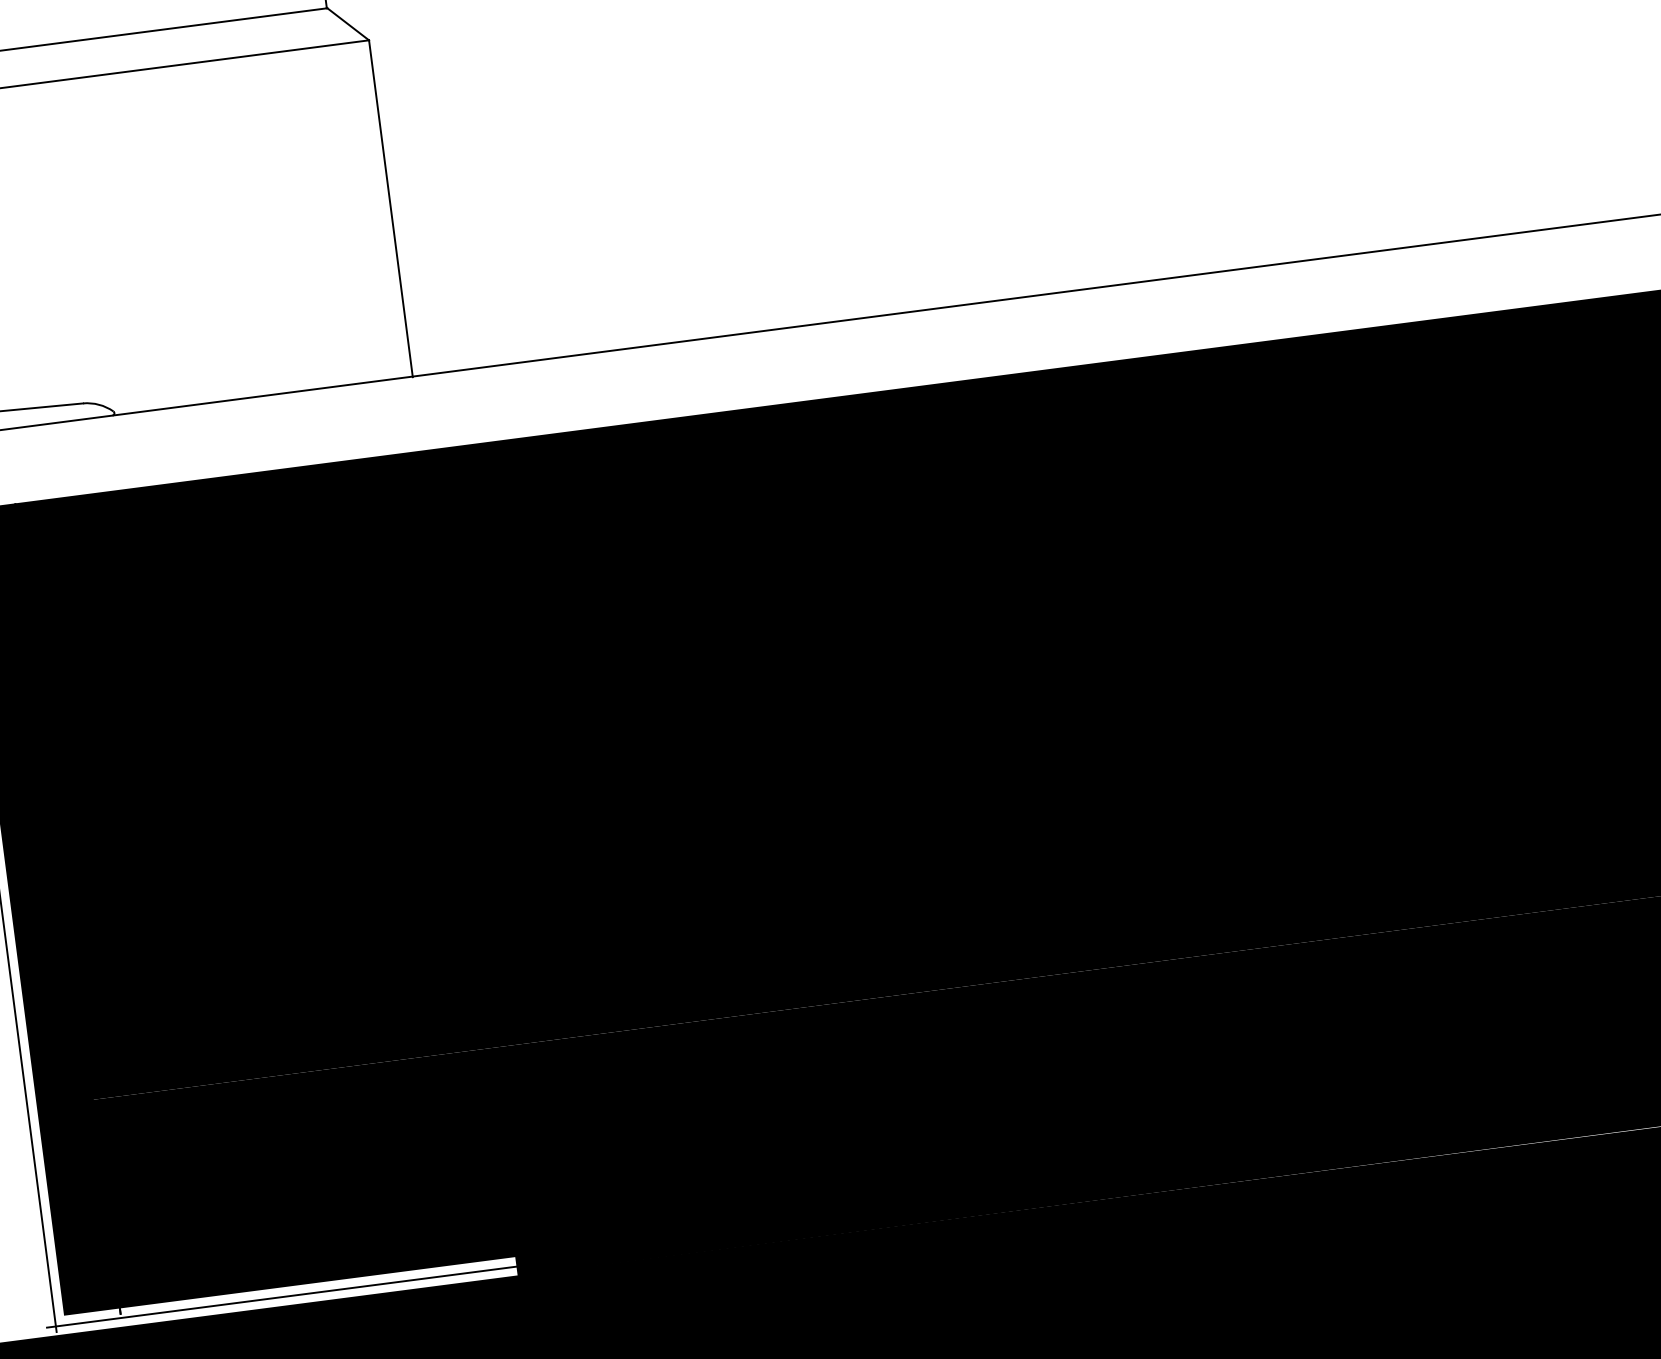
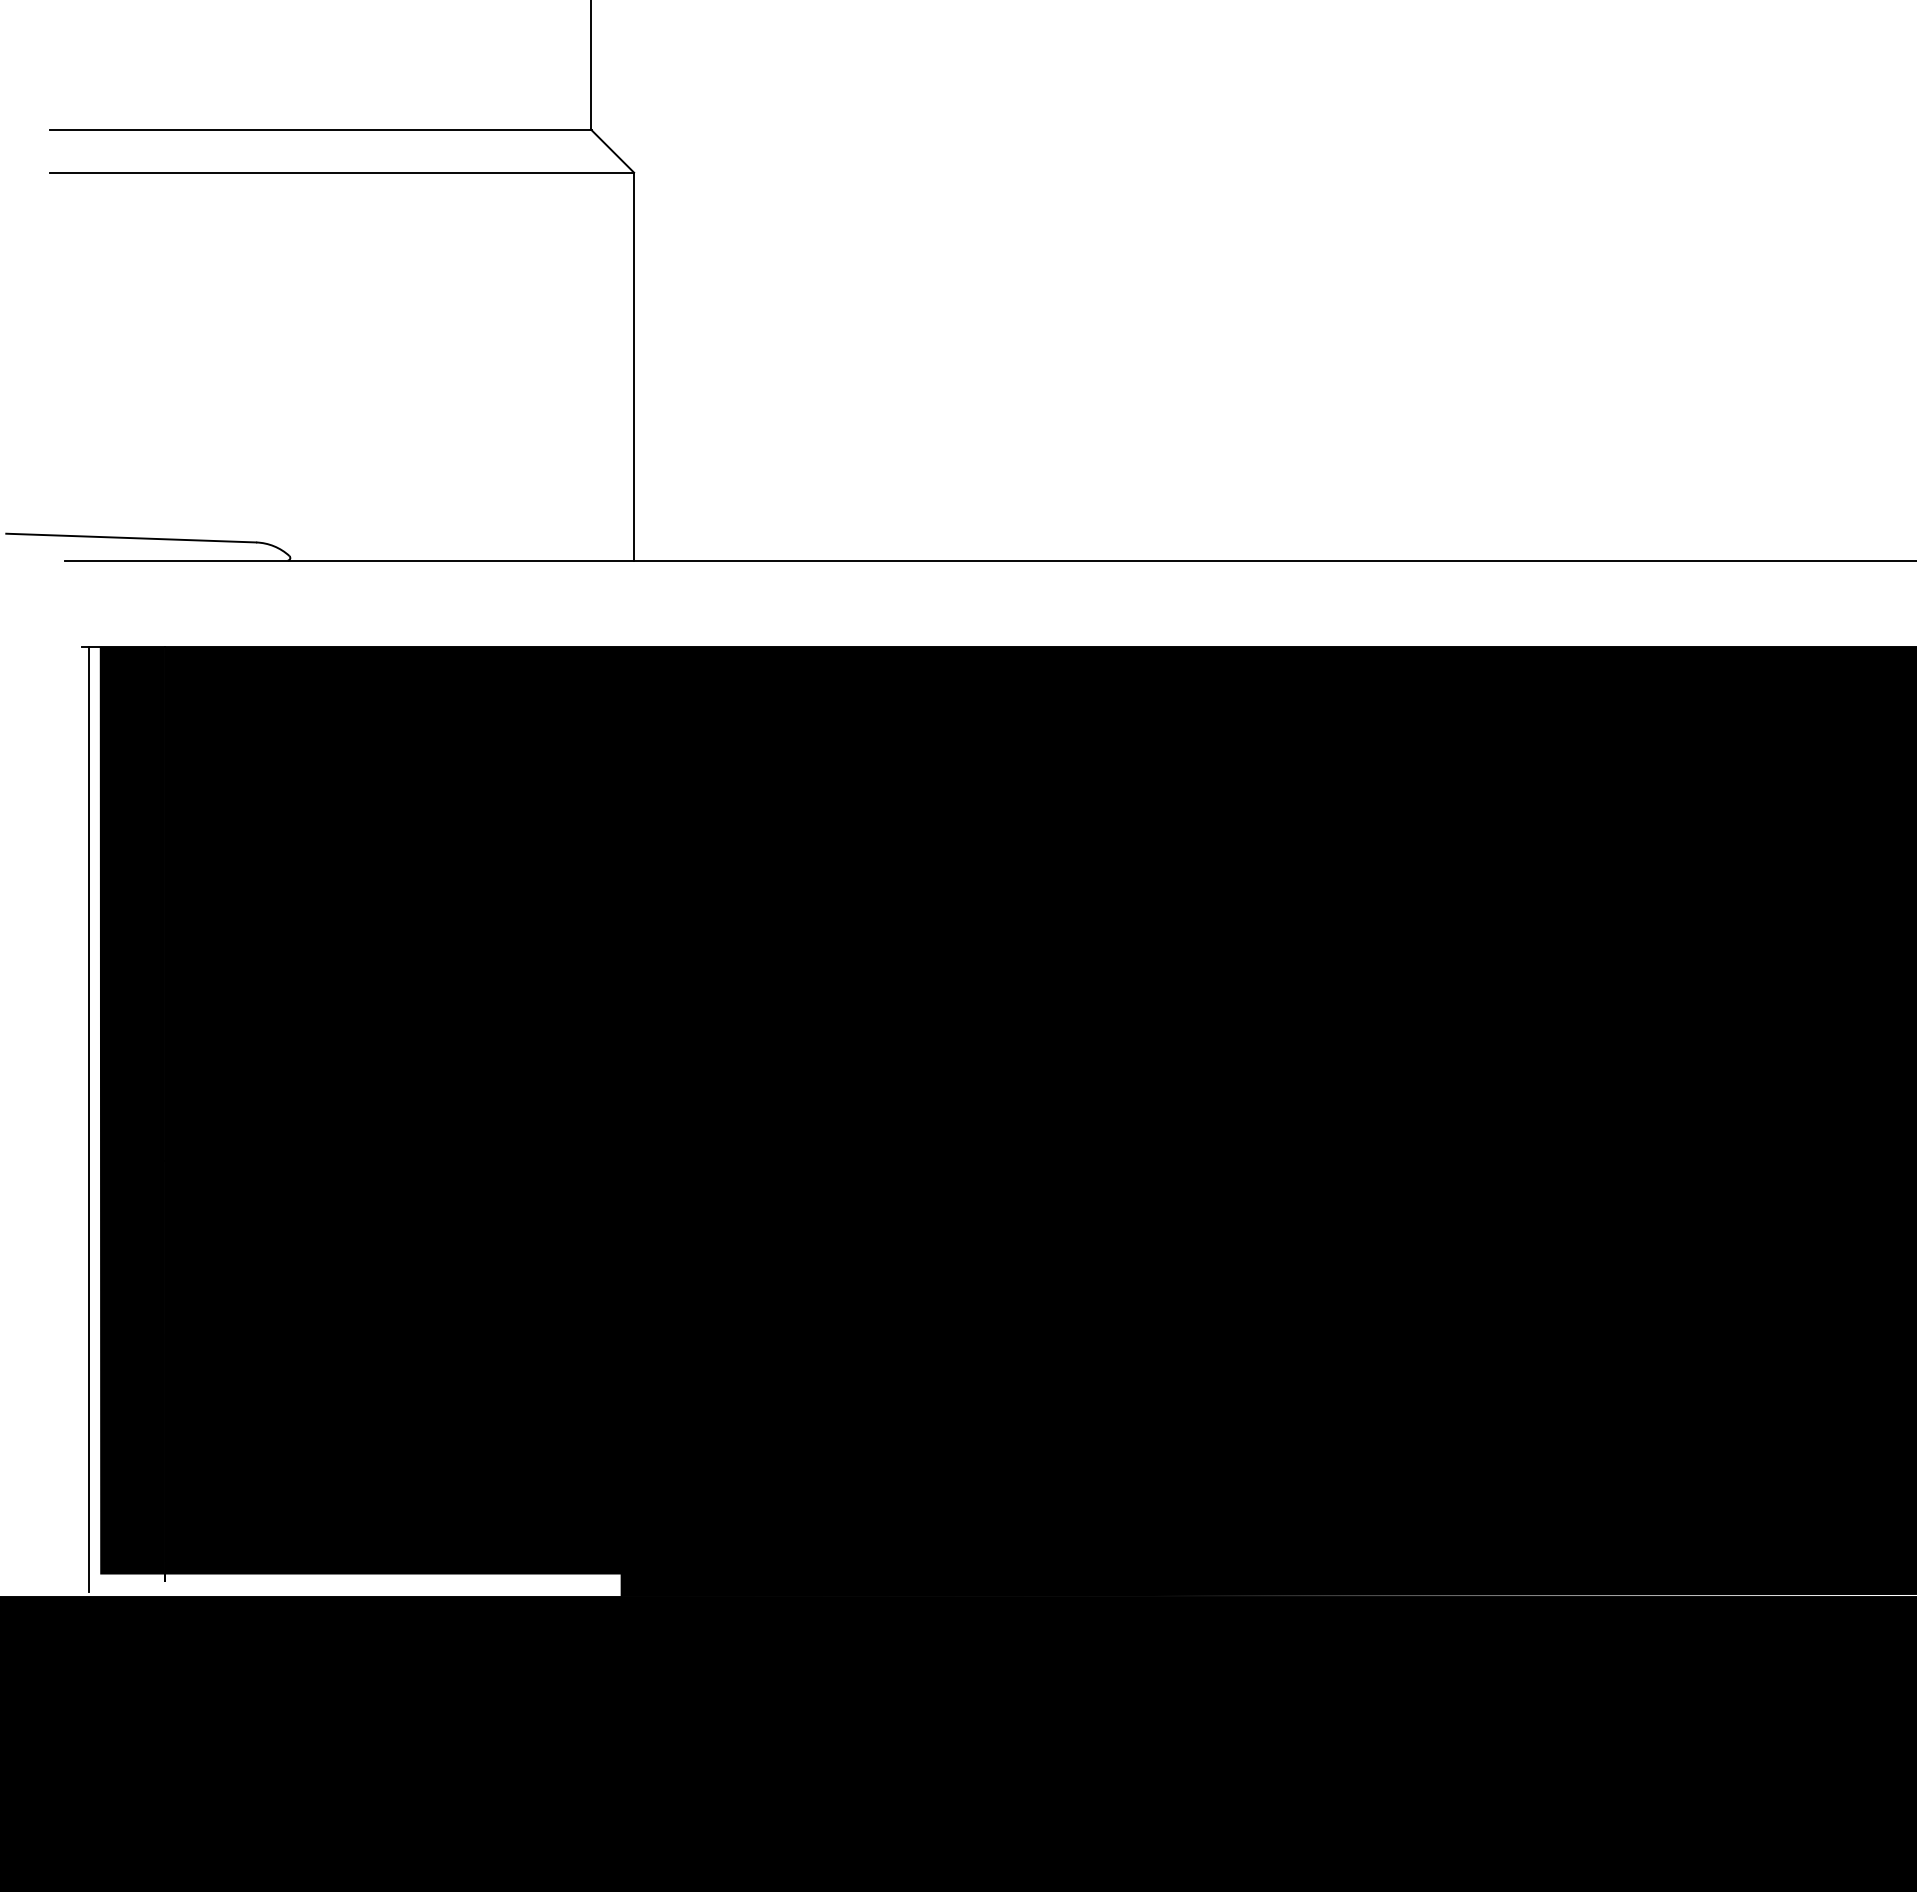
line: (281, 1297) -> (349, 1585), removed

